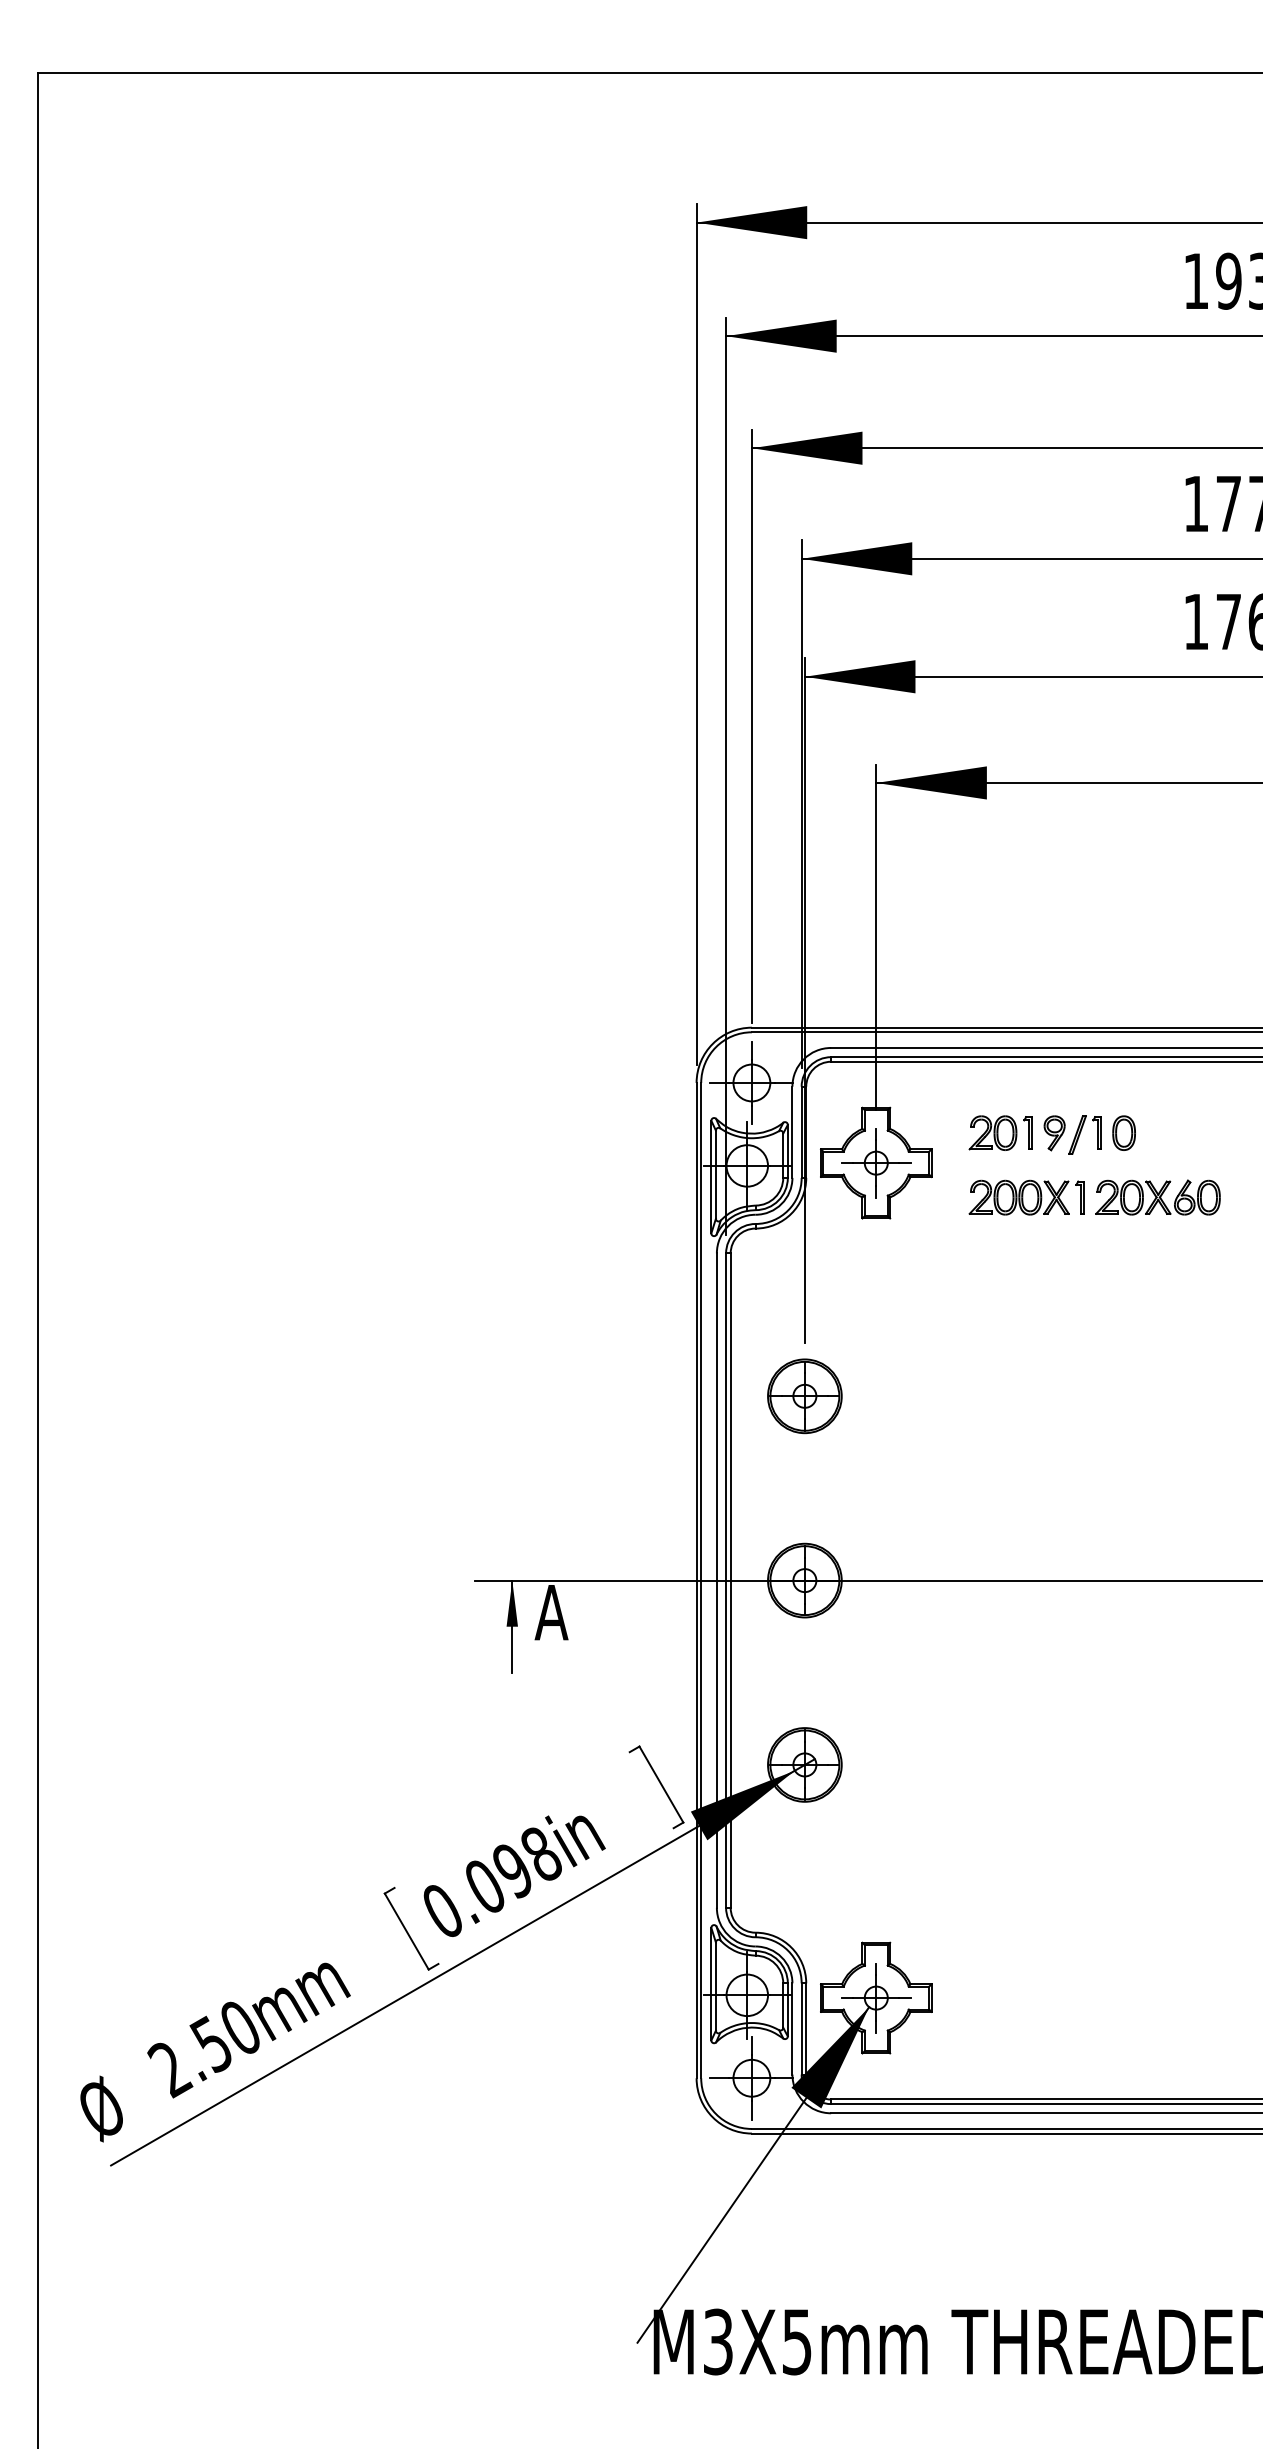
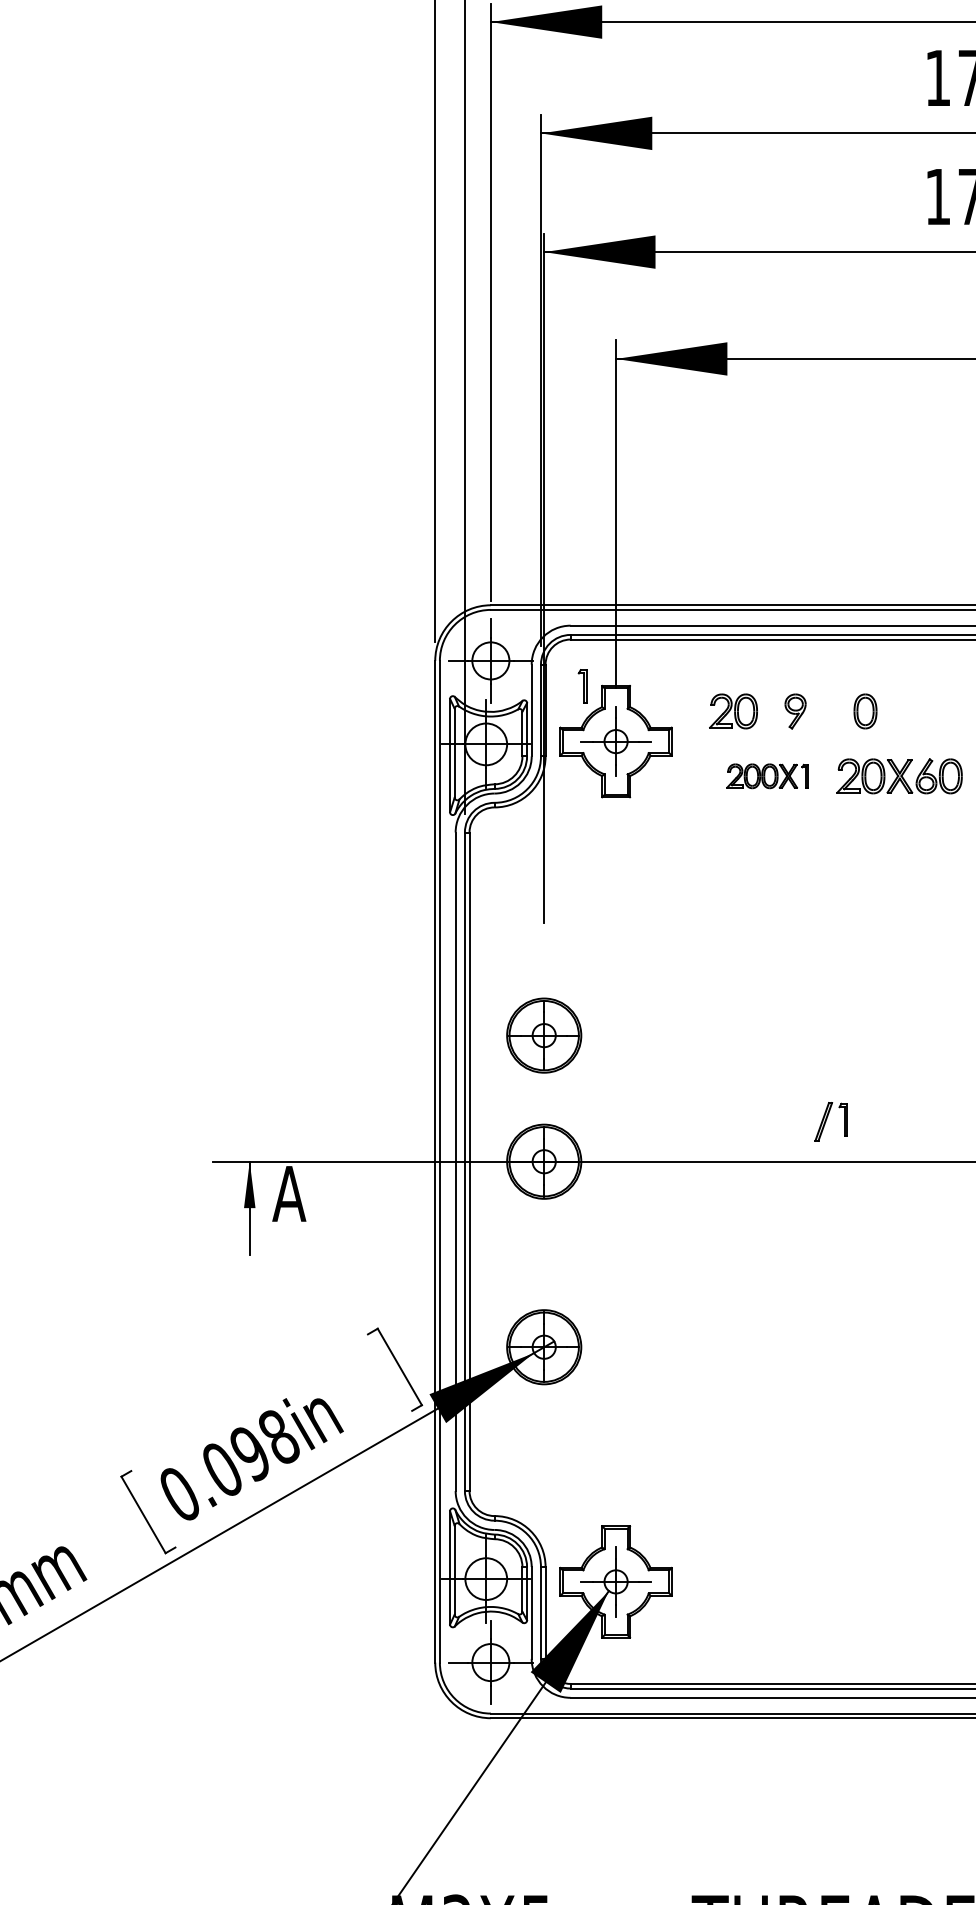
part: (1027, 1132) -> (582, 685), moved
part: (1084, 1134) -> (830, 1121), moved
part: (1026, 1197) -> (767, 776), size x0.7
part: (804, 1396) -> (543, 1035), moved

